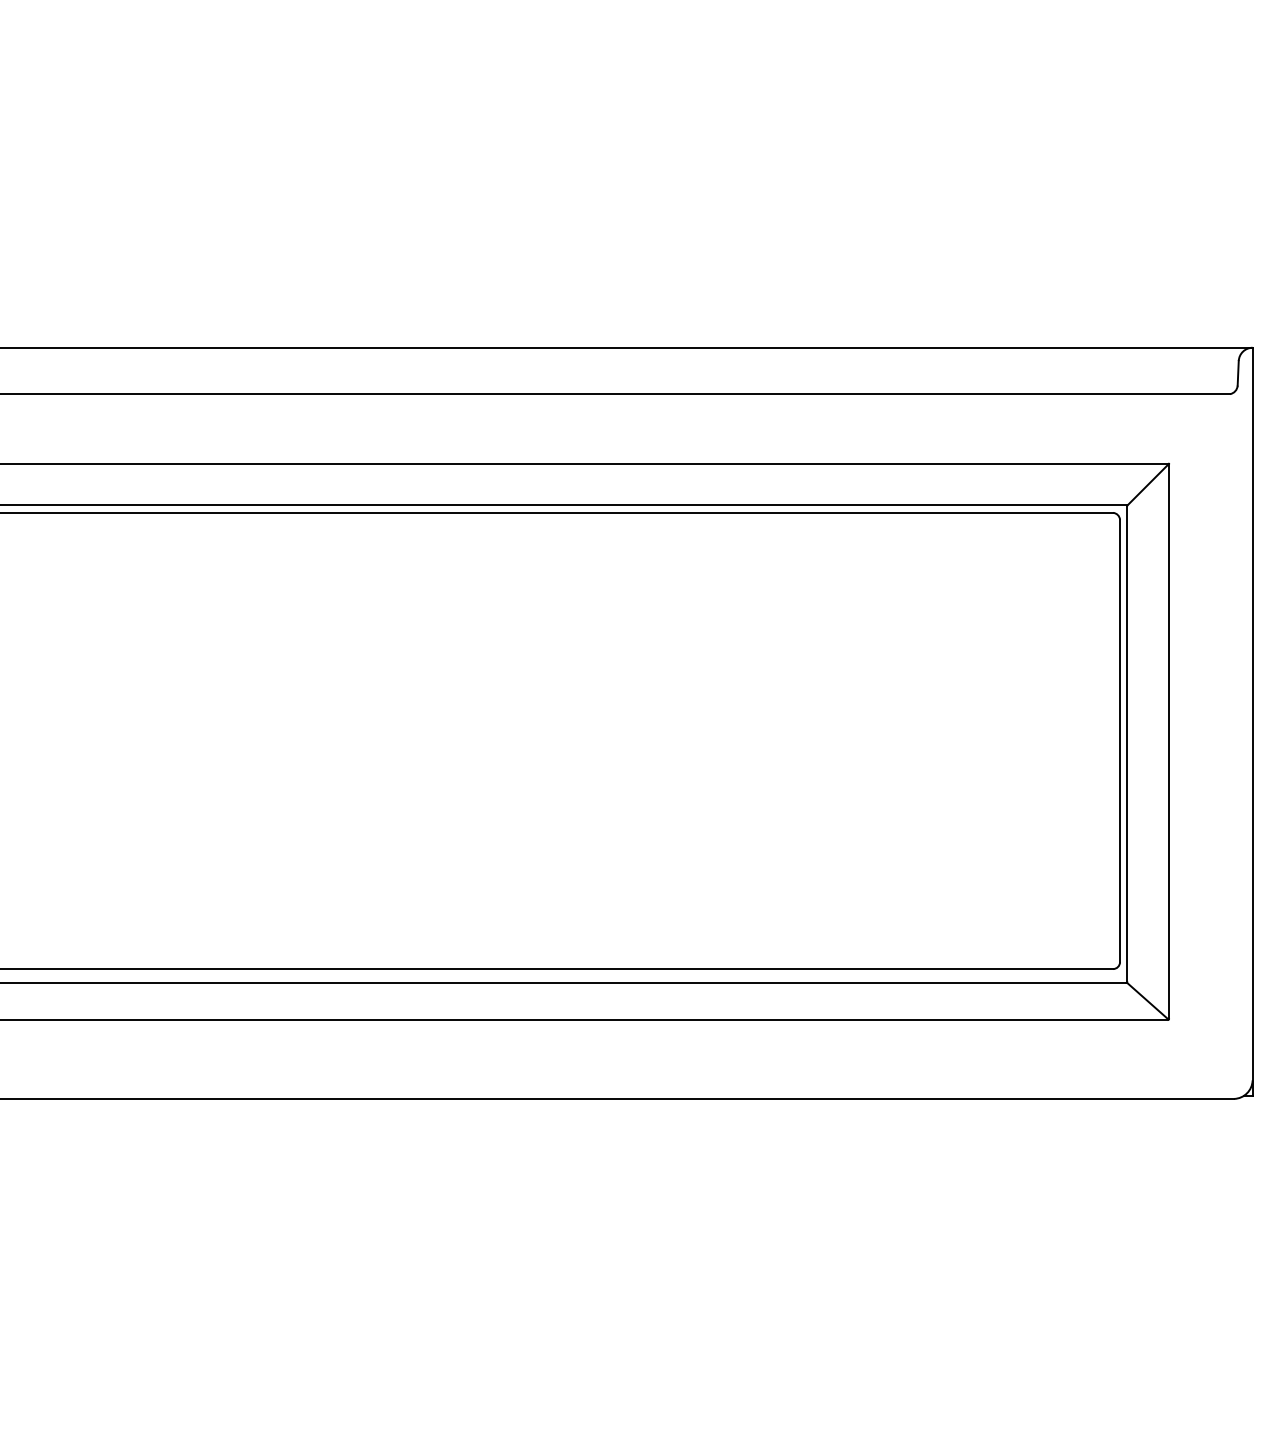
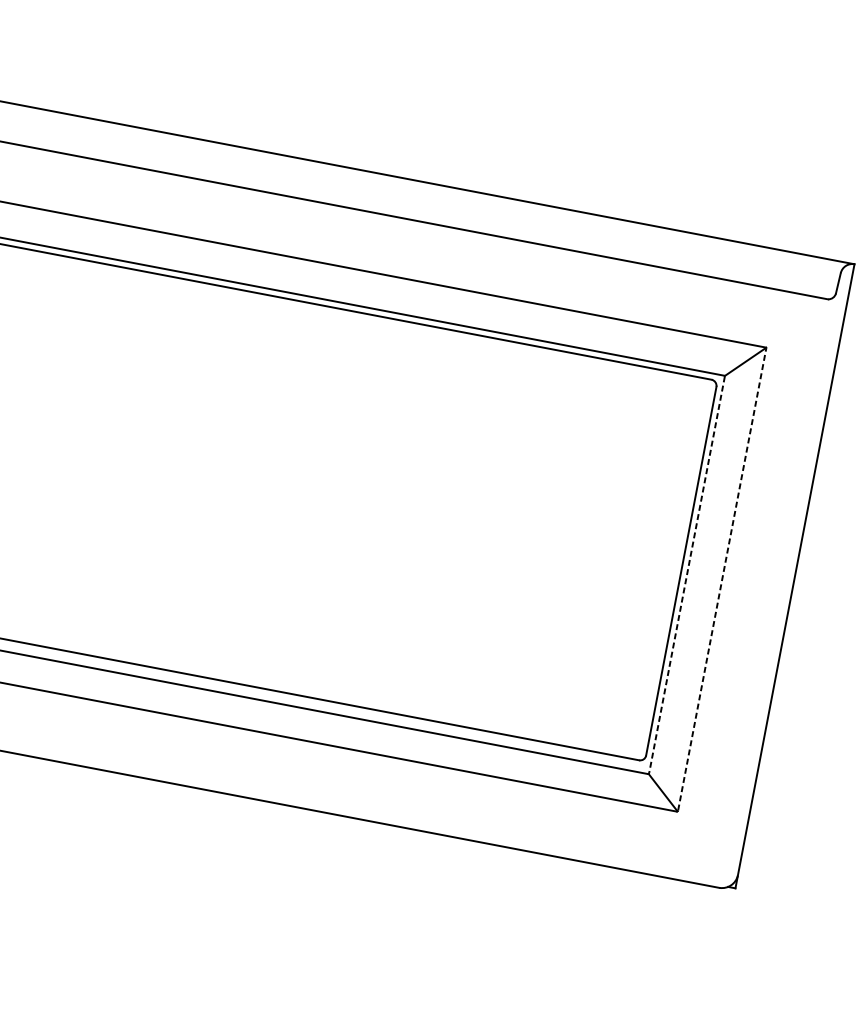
line: (1169, 740) -> (722, 578), solid -> dashed
line: (1127, 743) -> (687, 574), solid -> dashed

